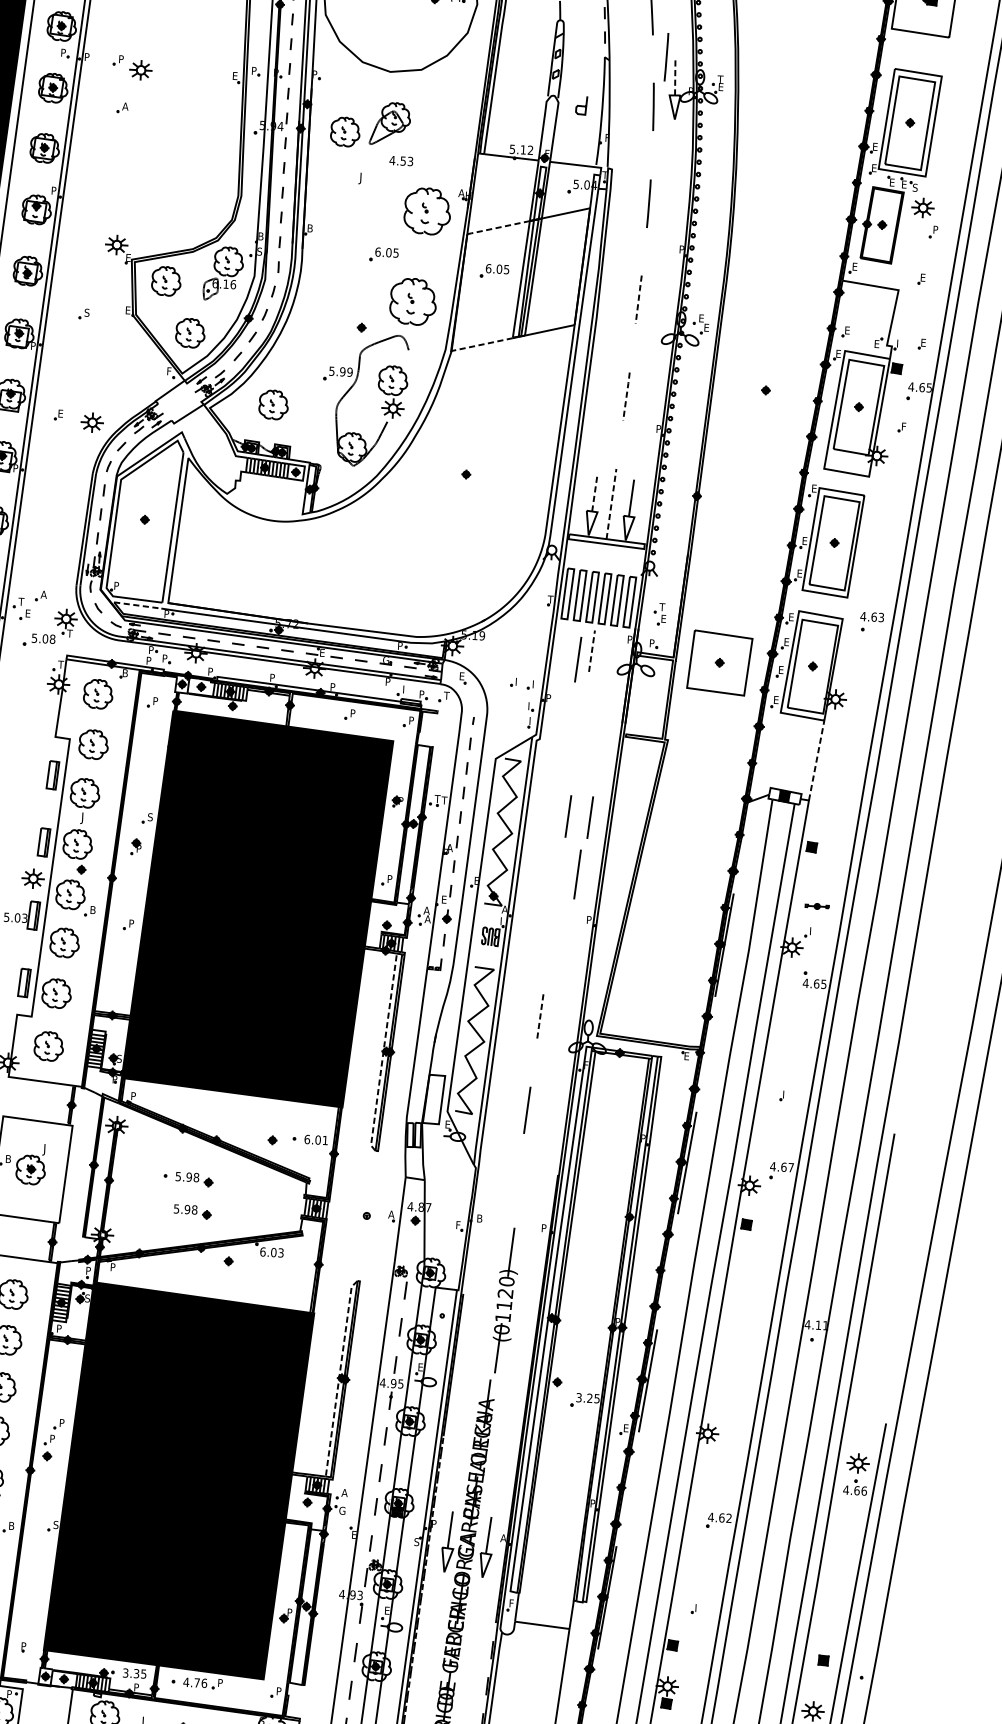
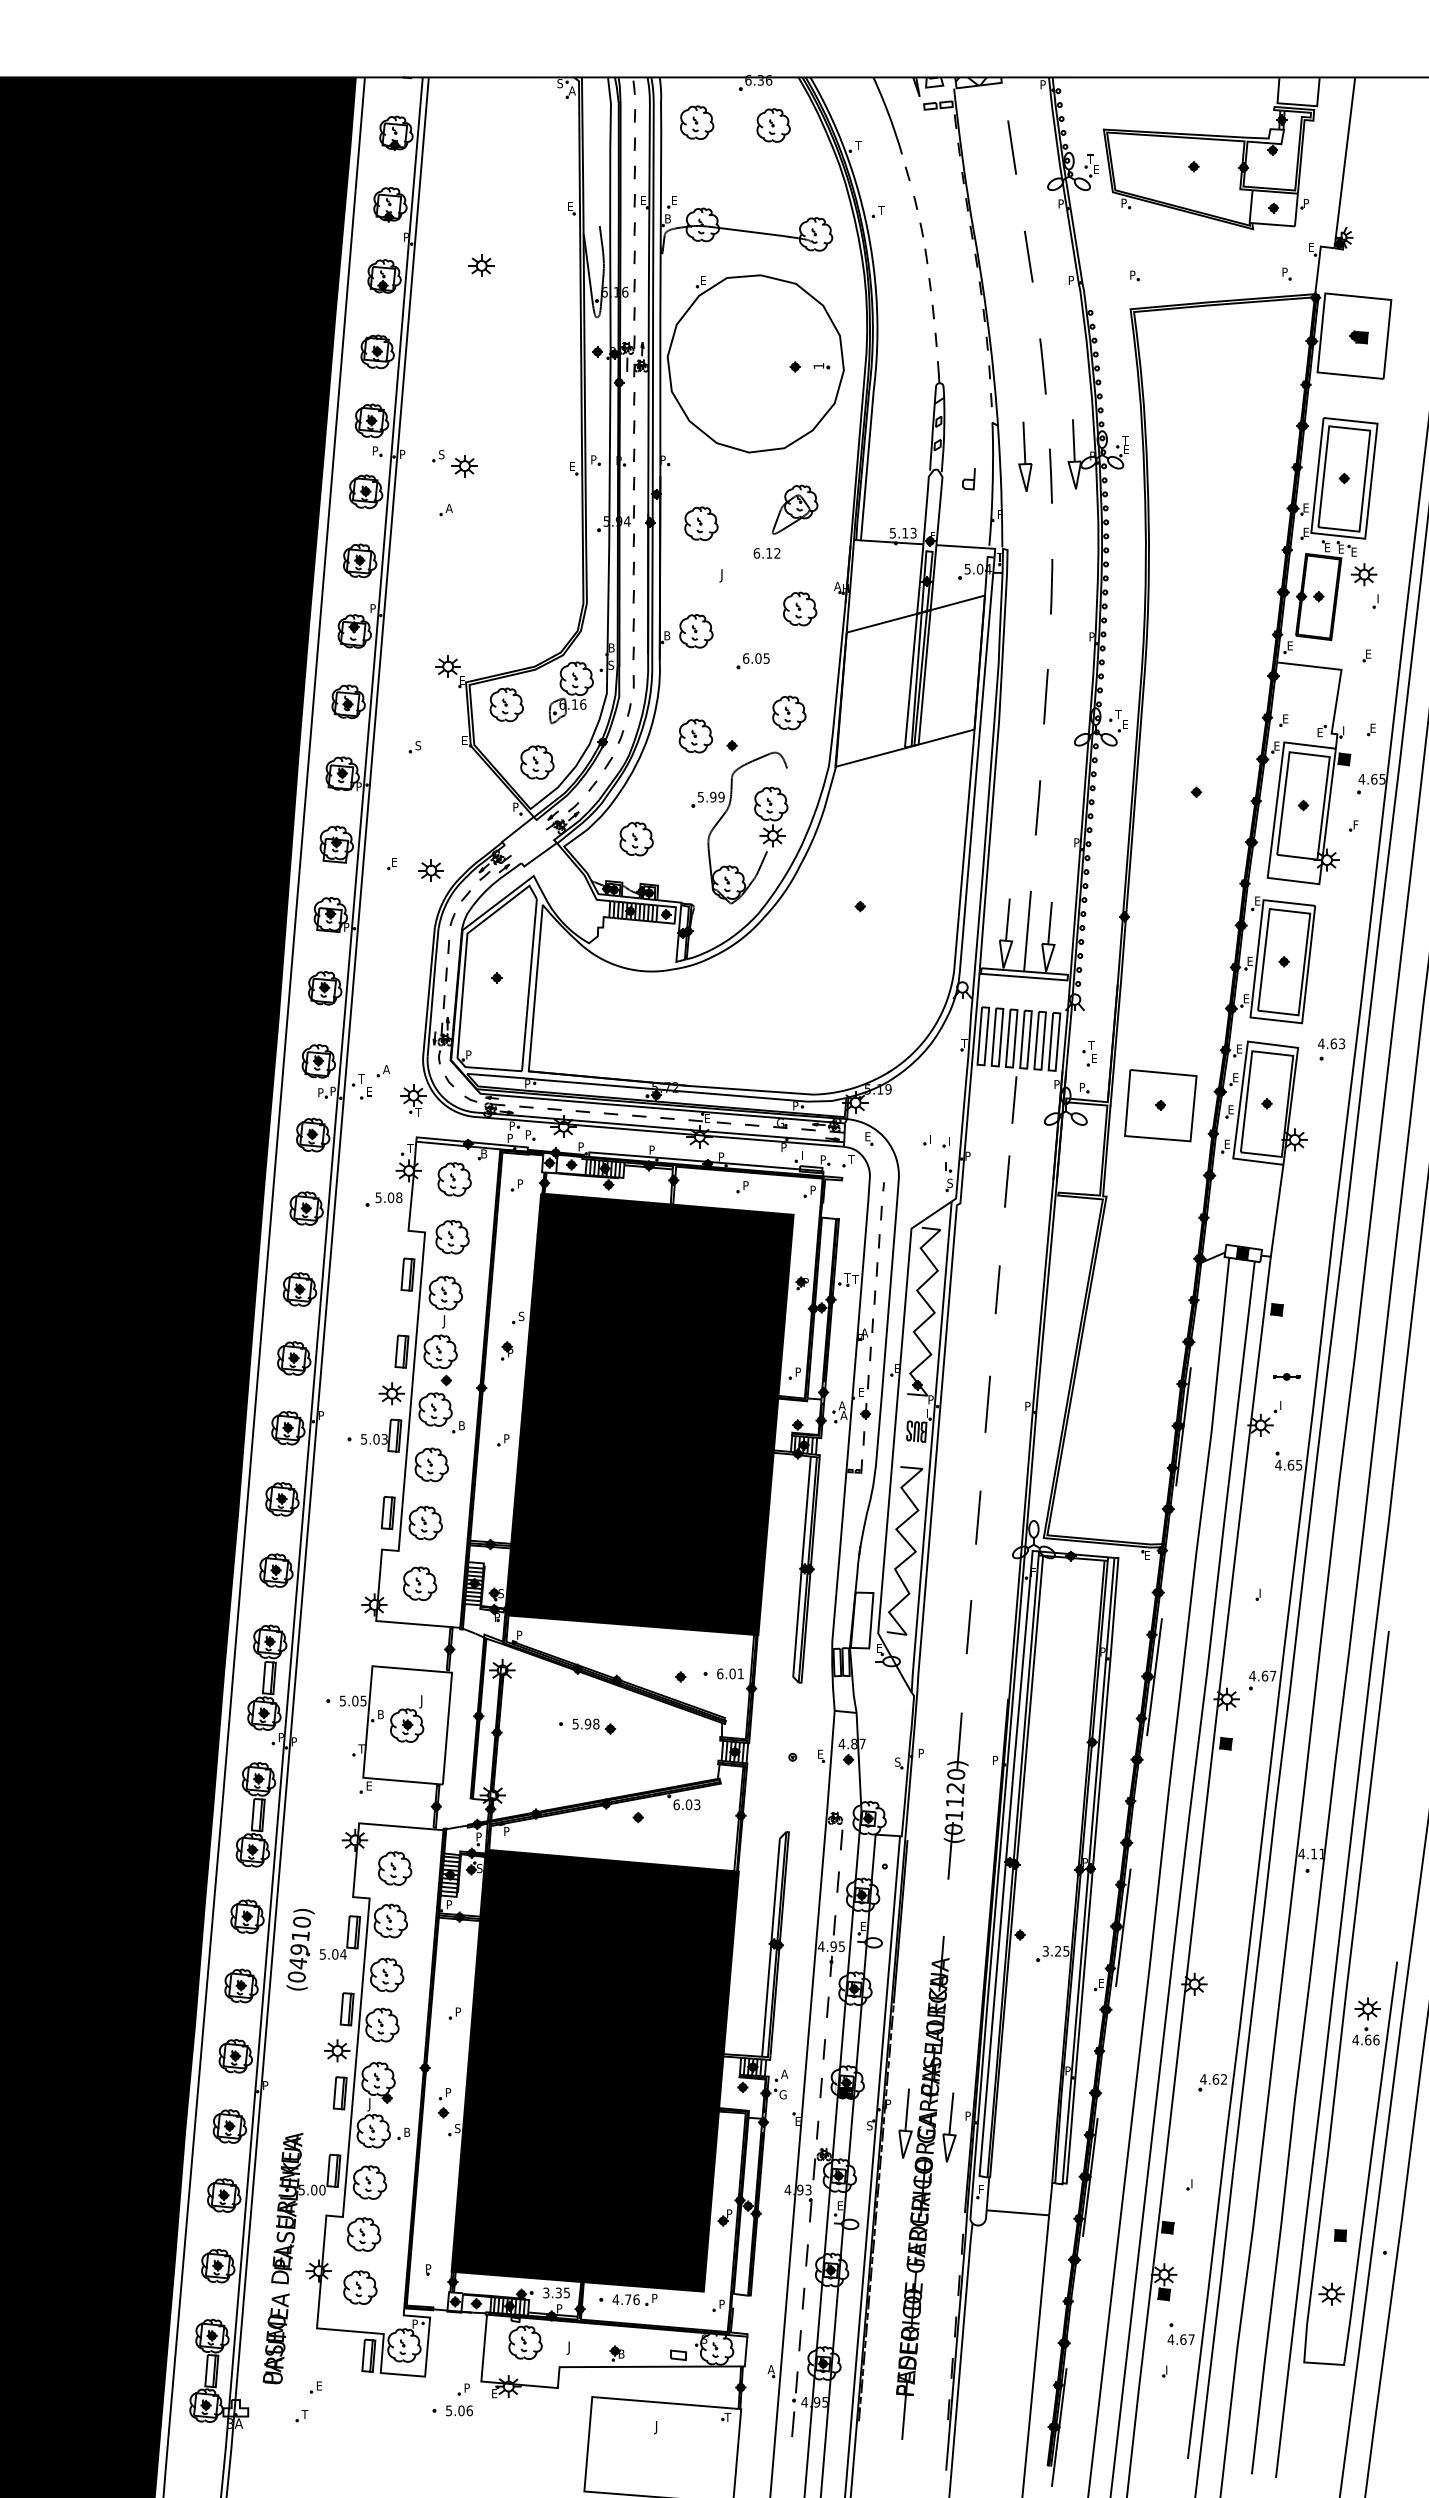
line: (666, 56) -> (1062, 418), removed
text: (121, 59) -> (441, 454), P -> S
line: (674, 76) -> (1073, 440), dashed -> solid
part: (632, 88) -> (1025, 456), added
part: (389, 123) -> (794, 509), moved
text: (530, 150) -> (913, 533), 5.12 -> 5.13
text: (400, 161) -> (766, 553), 4.53 -> 6.12
text: (914, 187) -> (1353, 551), S -> E
part: (428, 210) -> (800, 608), size x0.62
part: (335, 226) -> (696, 631), added
line: (500, 227) -> (883, 622), dashed -> solid
text: (936, 227) -> (1380, 596), P -> I
part: (494, 271) -> (879, 673), removed
line: (639, 298) -> (1046, 695), dashed -> solid
part: (413, 301) -> (789, 712), size x0.62
part: (330, 317) -> (695, 735), added
text: (701, 318) -> (1118, 714), E -> T
line: (482, 344) -> (870, 757), dashed -> solid
text: (169, 370) -> (515, 806), F -> P
line: (626, 396) -> (1038, 807), dashed -> solid
line: (594, 492) -> (1007, 919), dashed -> solid
line: (611, 503) -> (1027, 930), dashed -> solid
line: (138, 605) -> (494, 1075), dashed -> solid
part: (38, 640) -> (383, 1199), moved
line: (592, 651) -> (1014, 1100), dashed -> solid
line: (578, 659) -> (1007, 1181), moved
text: (531, 720) -> (949, 1182), I -> S
line: (816, 761) -> (1277, 1211), dashed -> solid
line: (590, 817) -> (1022, 1289), removed
line: (577, 873) -> (987, 1403), moved
text: (504, 909) -> (930, 1399), A -> P
line: (540, 1014) -> (978, 1517), dashed -> solid
line: (383, 1052) -> (801, 1570), dashed -> solid
part: (193, 1211) -> (594, 1763), removed
text: (391, 1213) -> (820, 1753), A -> E
text: (480, 1218) -> (922, 1753), B -> P
text: (458, 1224) -> (897, 1761), F -> S
part: (505, 1299) -> (955, 1795), moved
line: (339, 1377) -> (771, 1942), dashed -> solid
part: (48, 1448) -> (444, 2103), moved
text: (502, 1537) -> (967, 2115), A -> P

